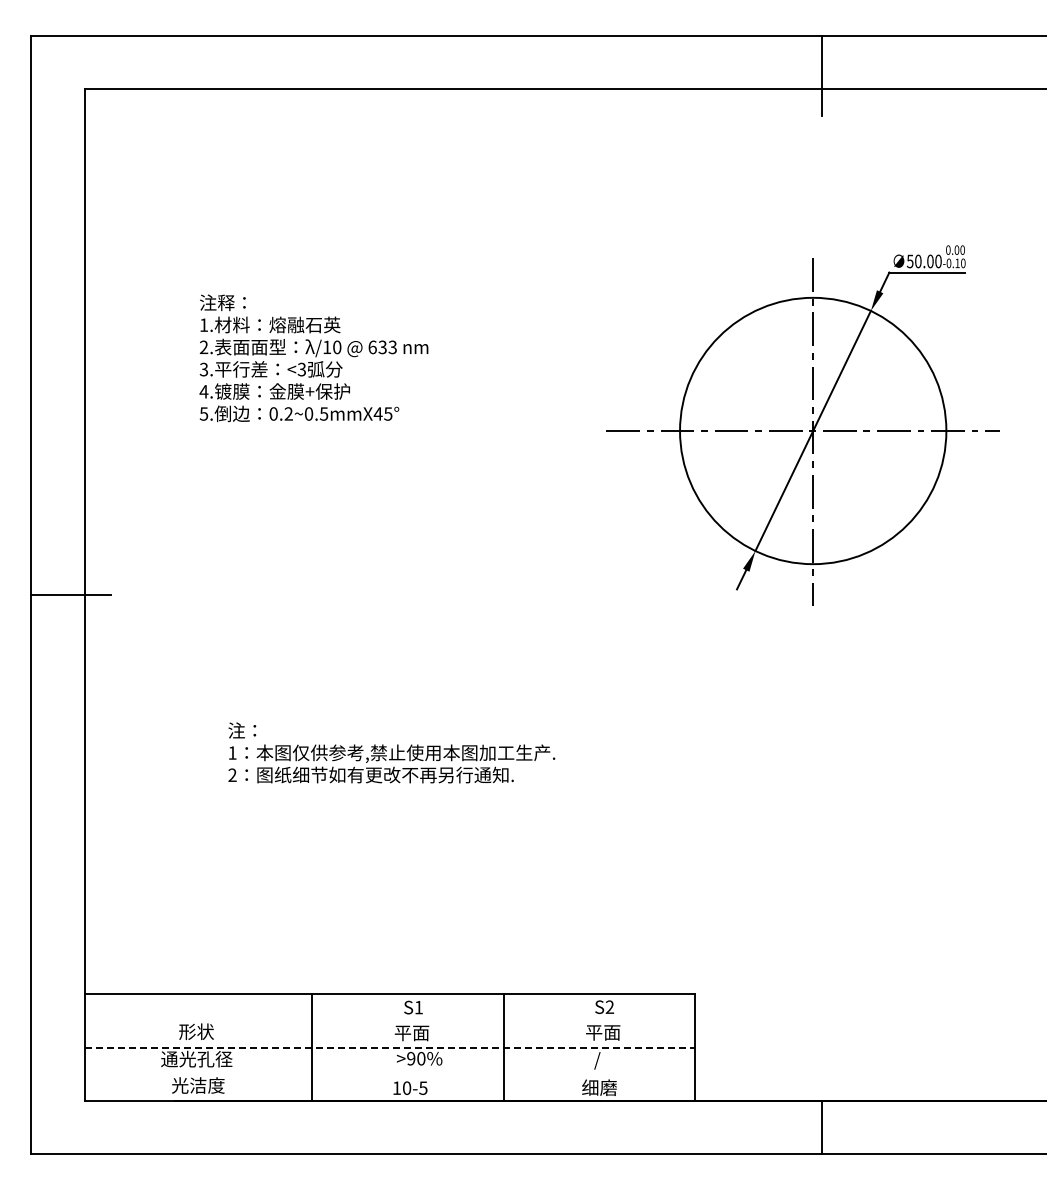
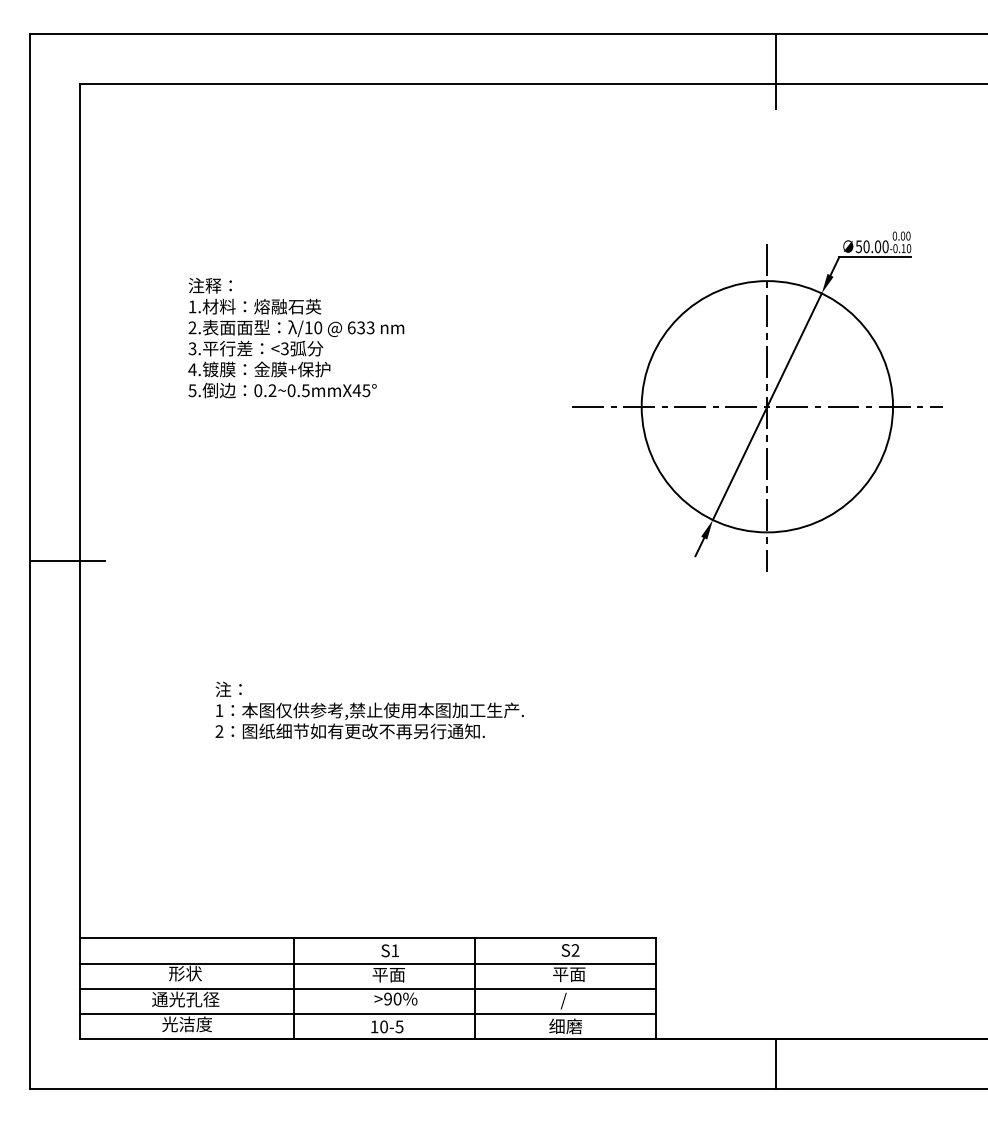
line: (389, 1021) -> (367, 963), added
line: (390, 1047) -> (368, 988), dashed -> solid
line: (389, 1074) -> (367, 1013), added

